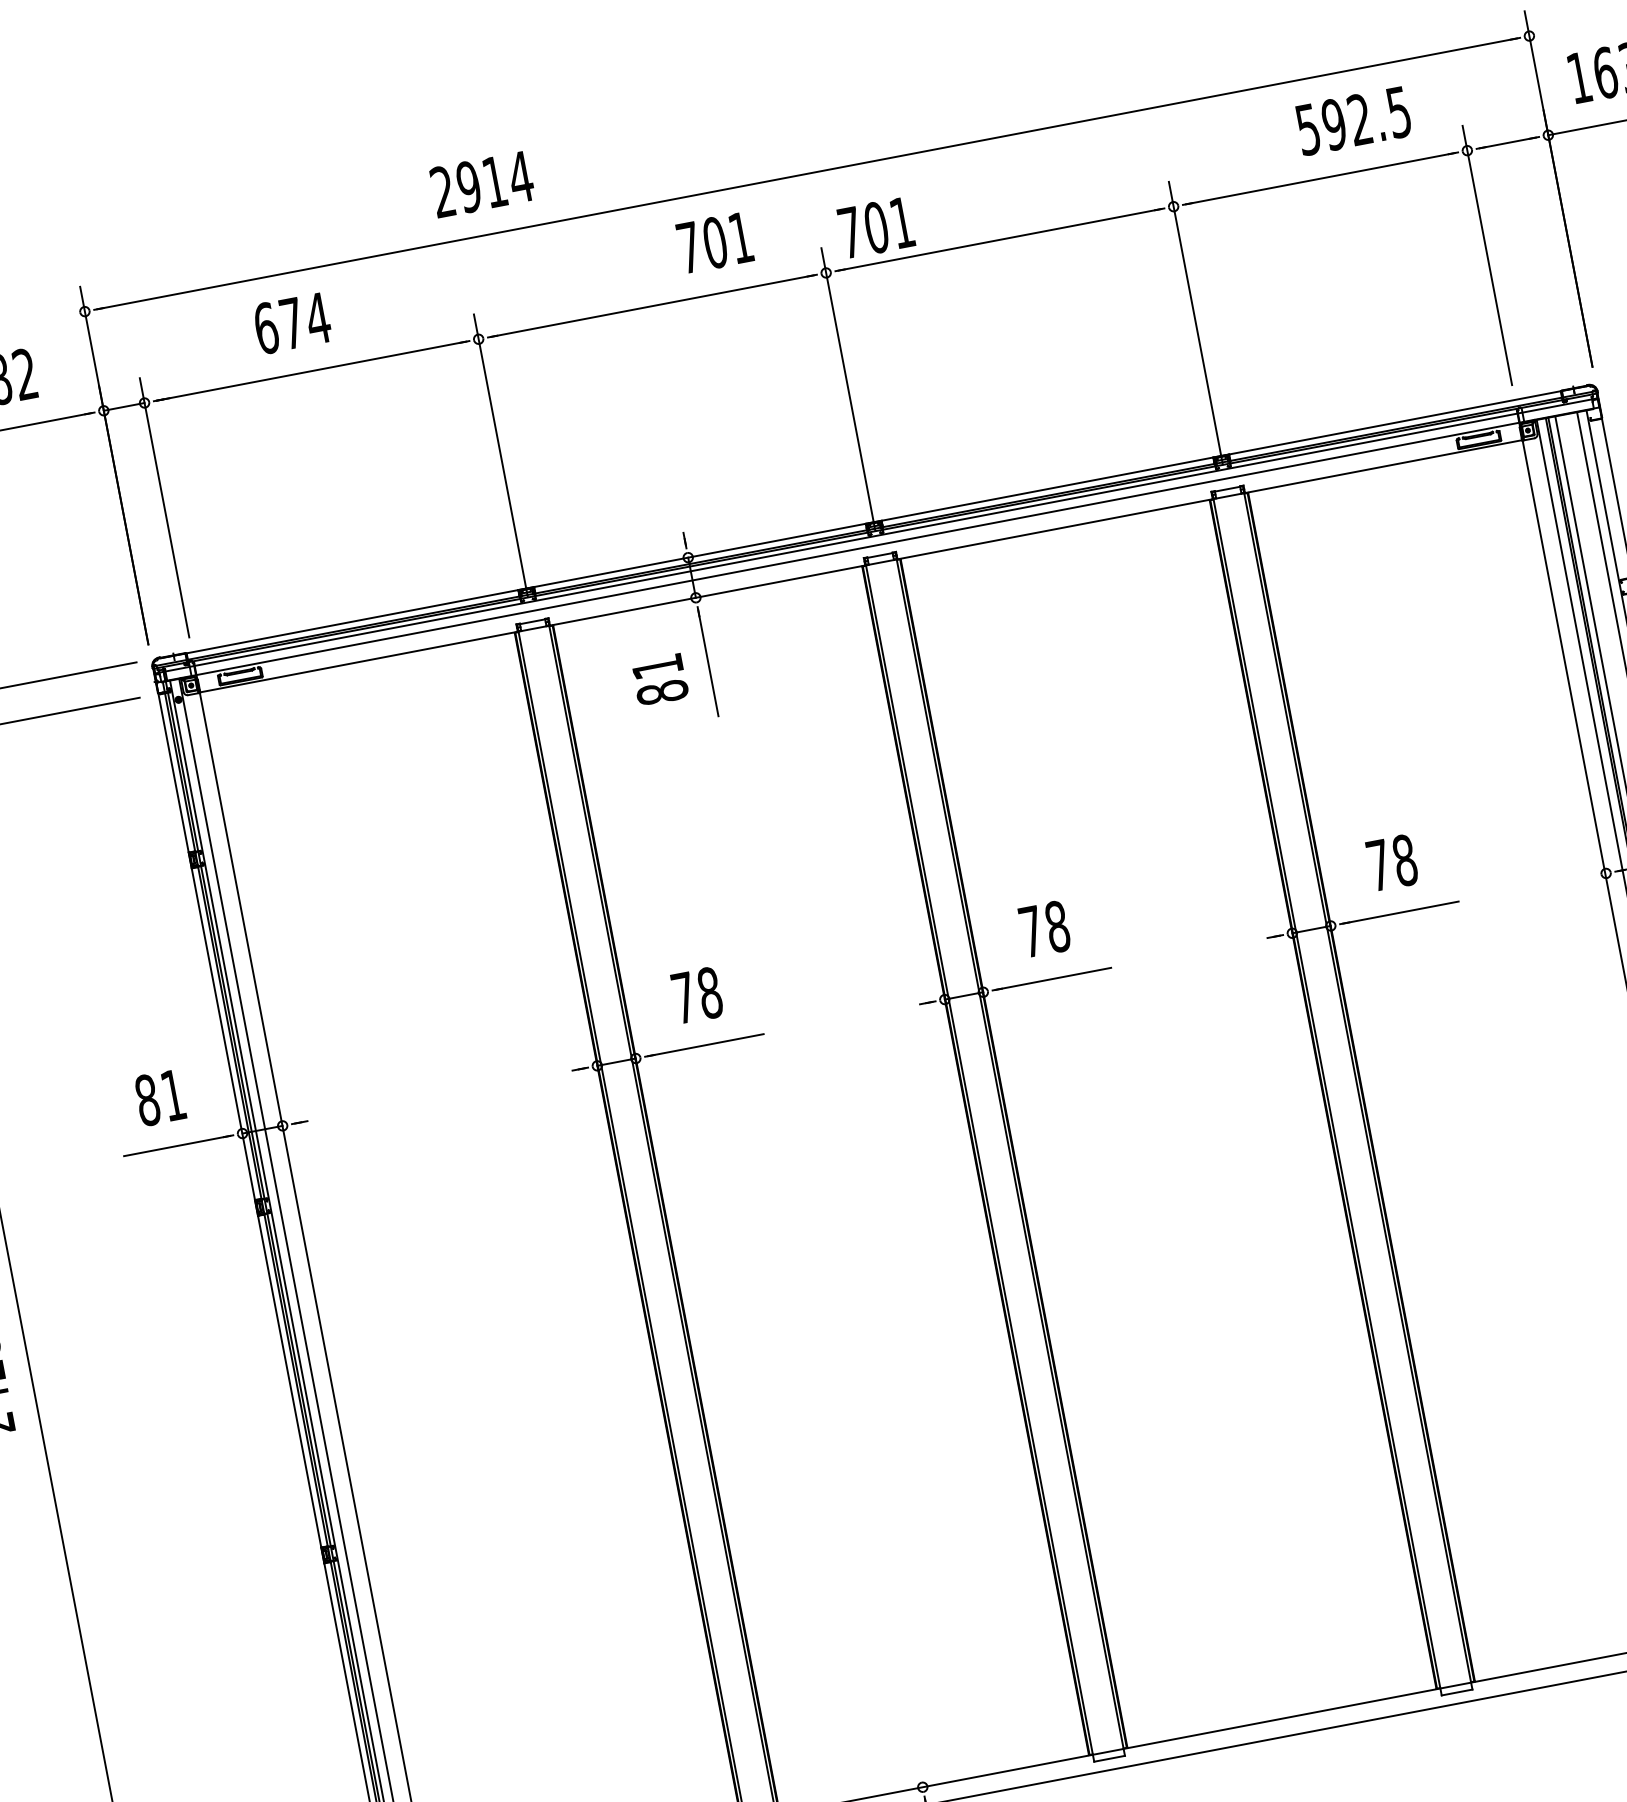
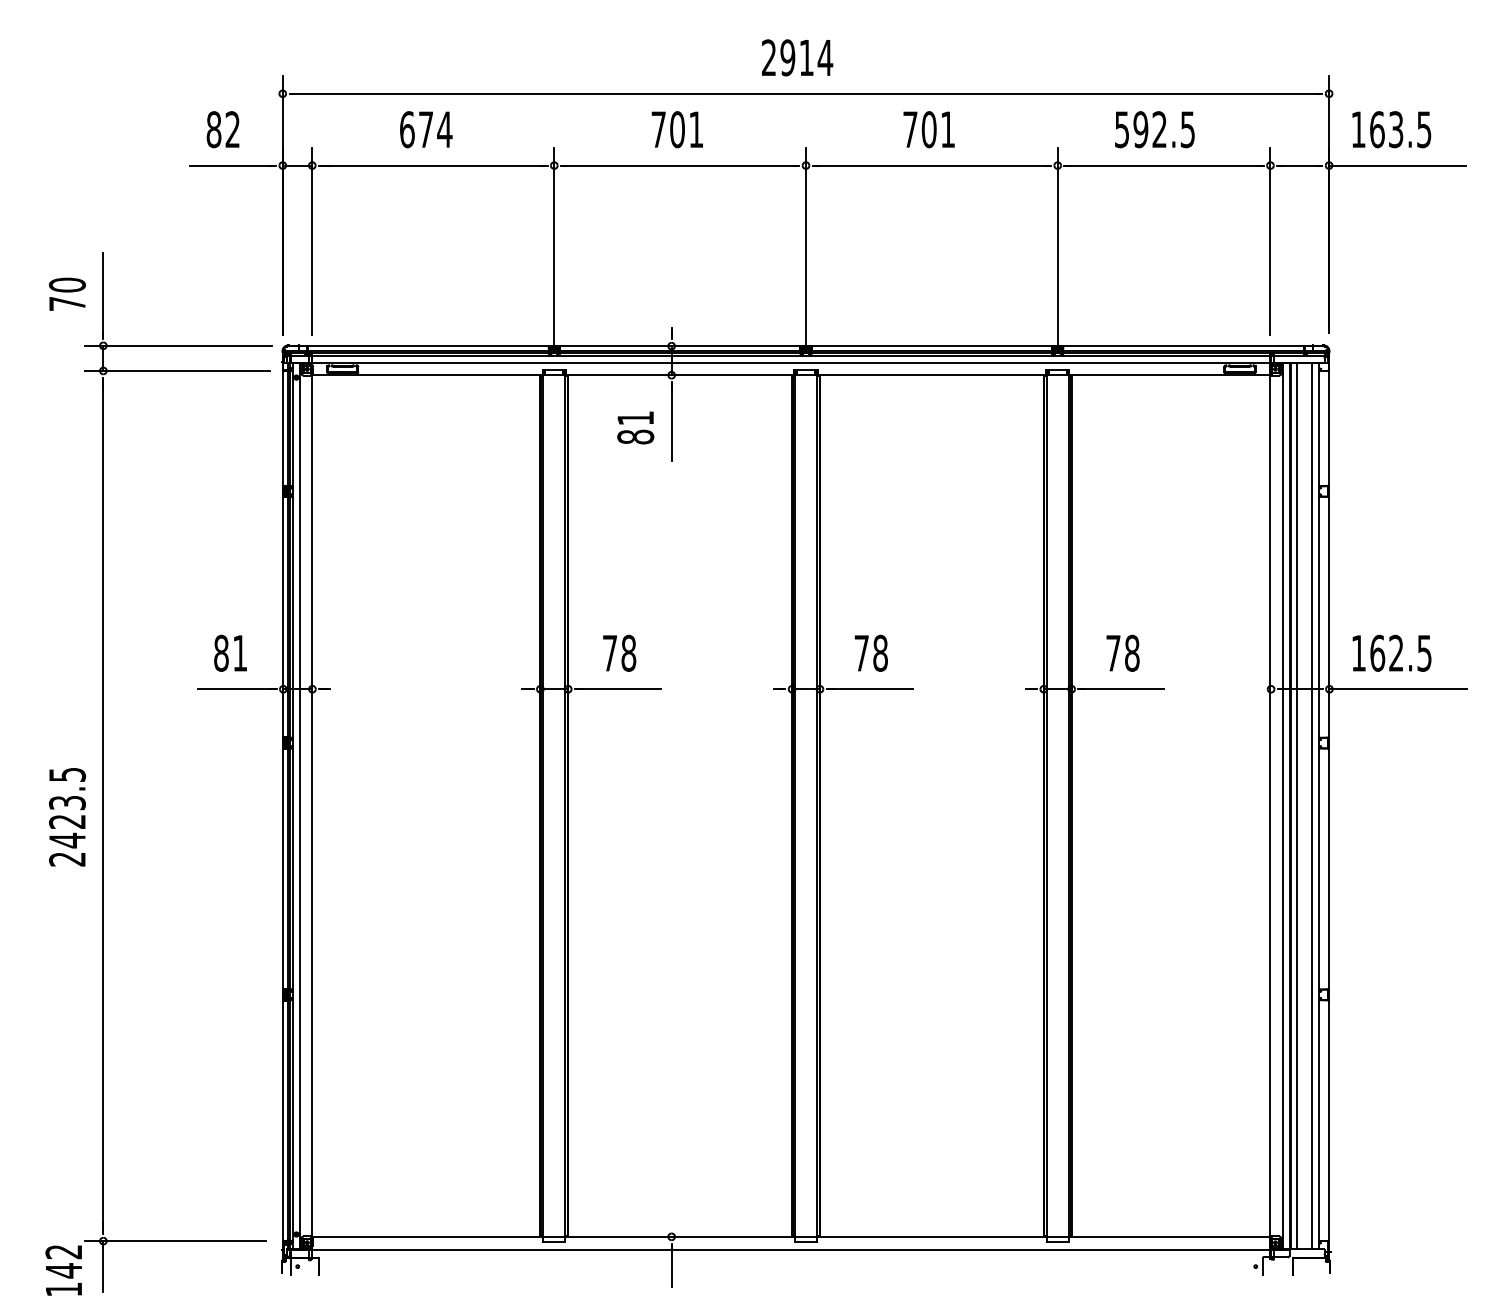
text: (1352, 120) -> (1154, 129), moved
text: (482, 183) -> (797, 57), moved
text: (875, 227) -> (928, 129), moved
text: (713, 242) -> (676, 129), moved

